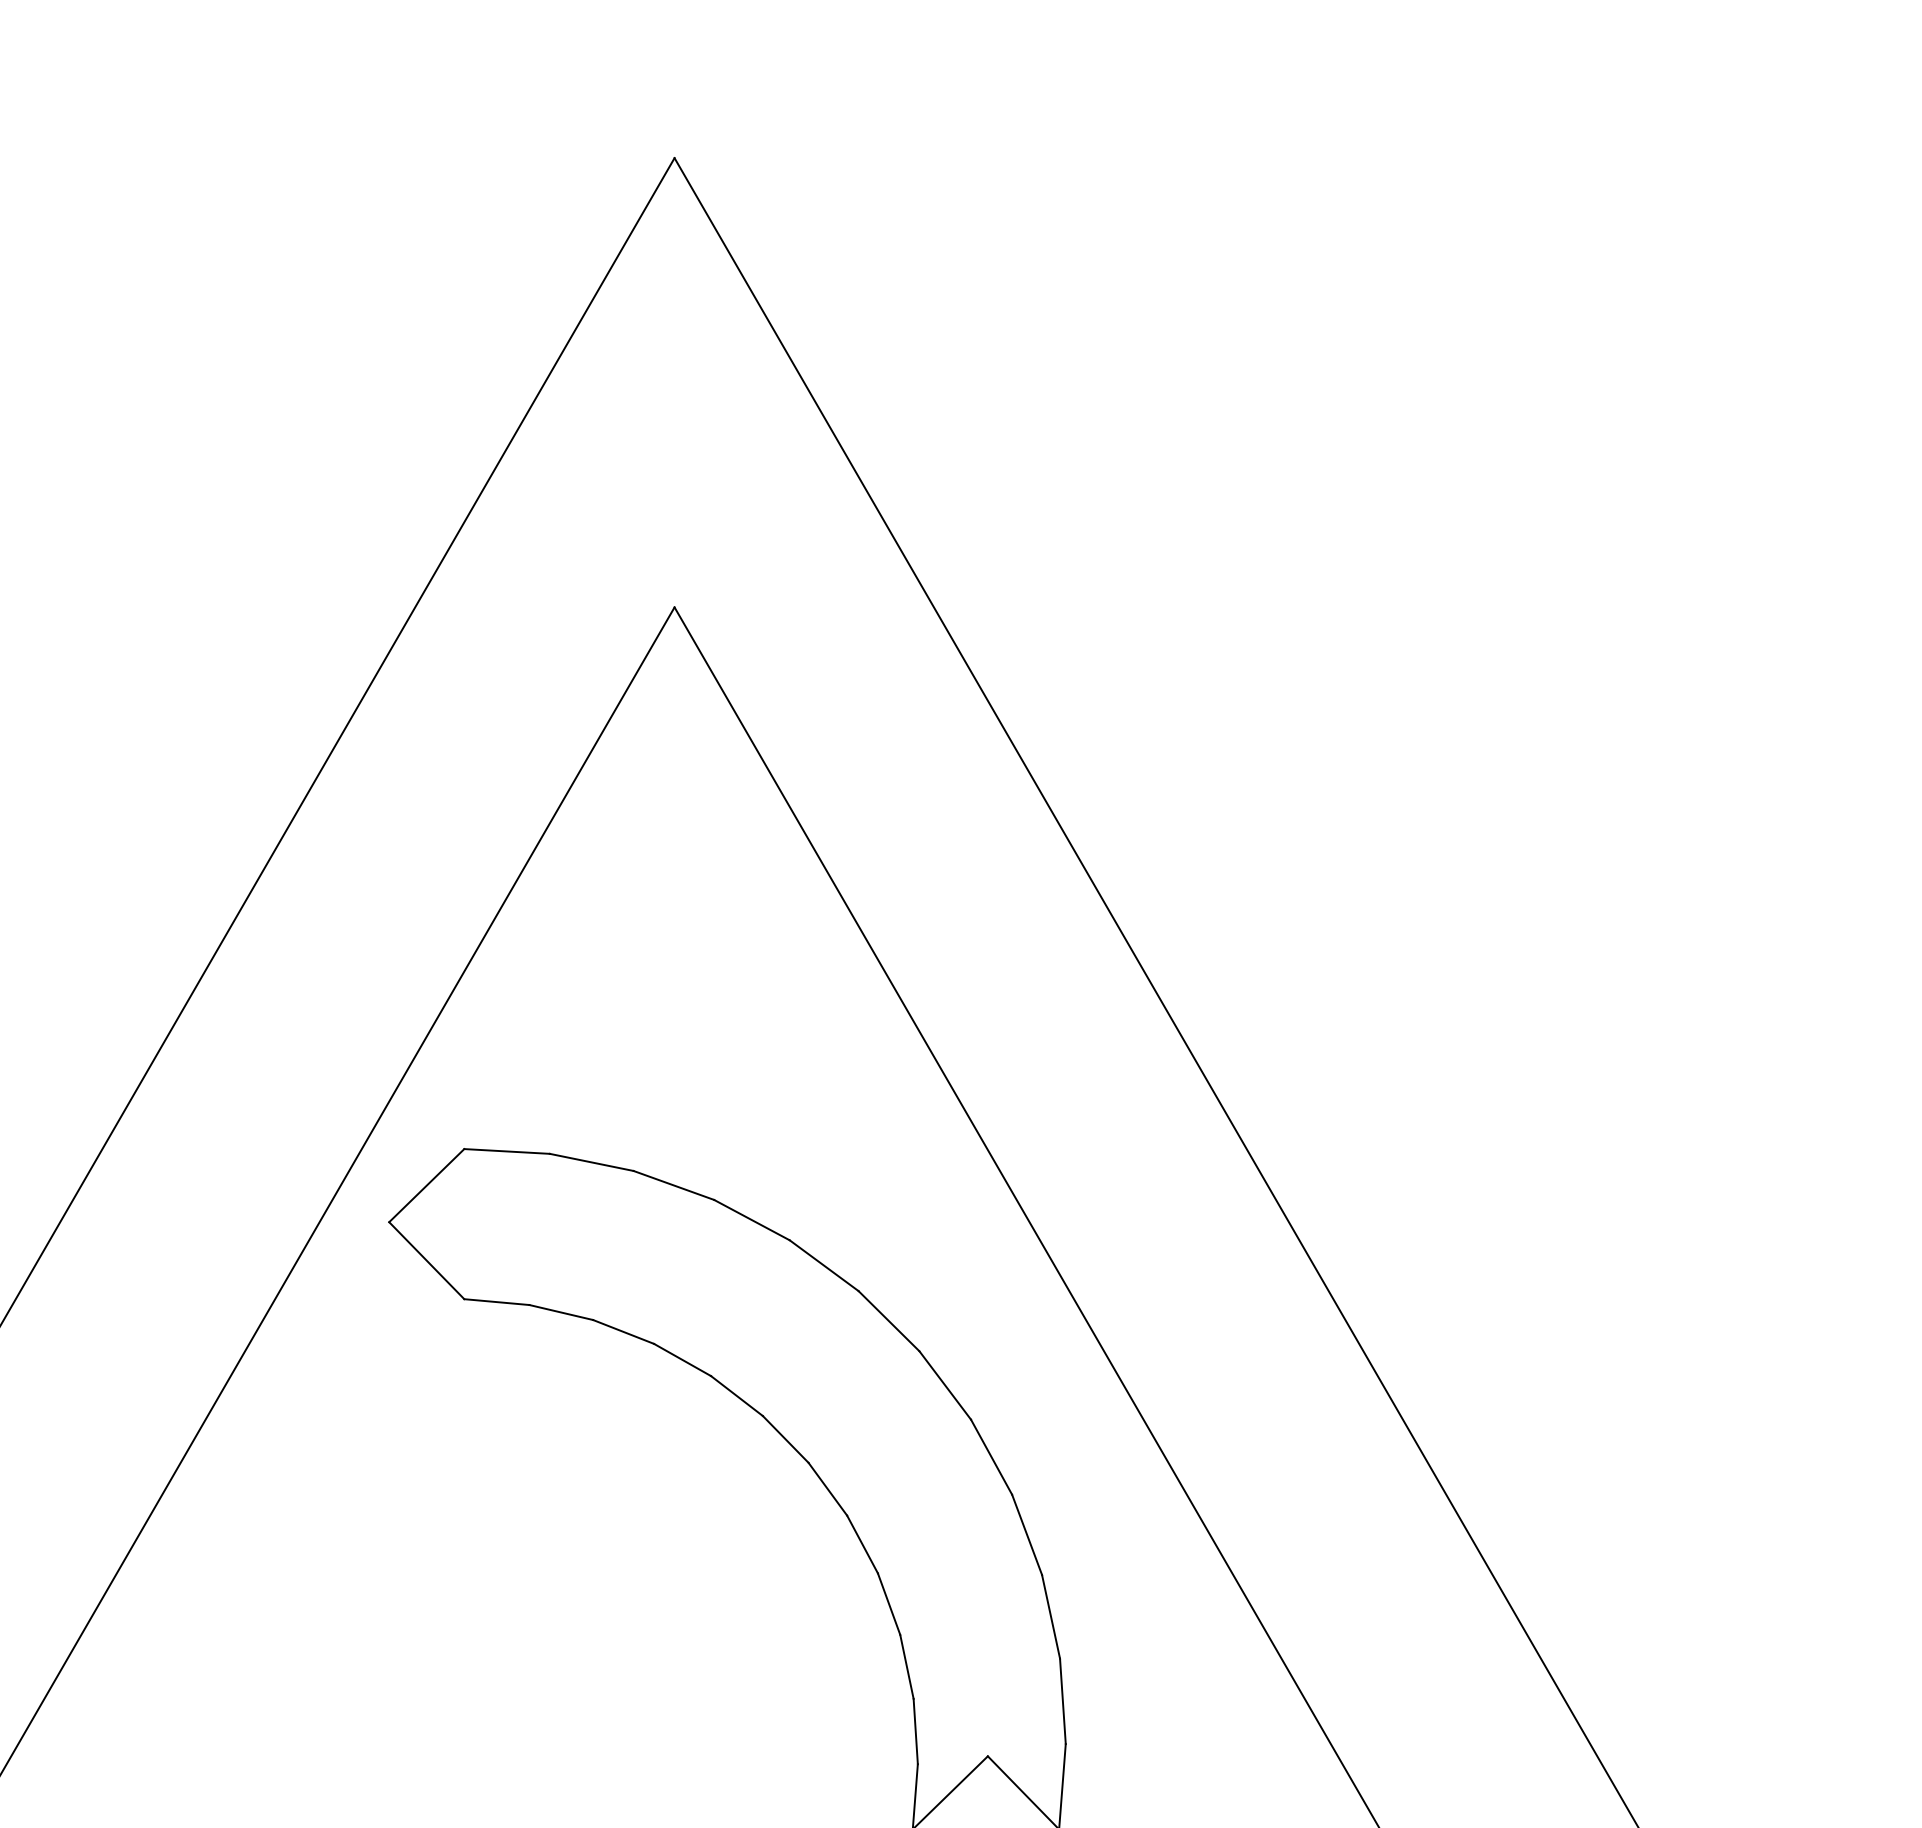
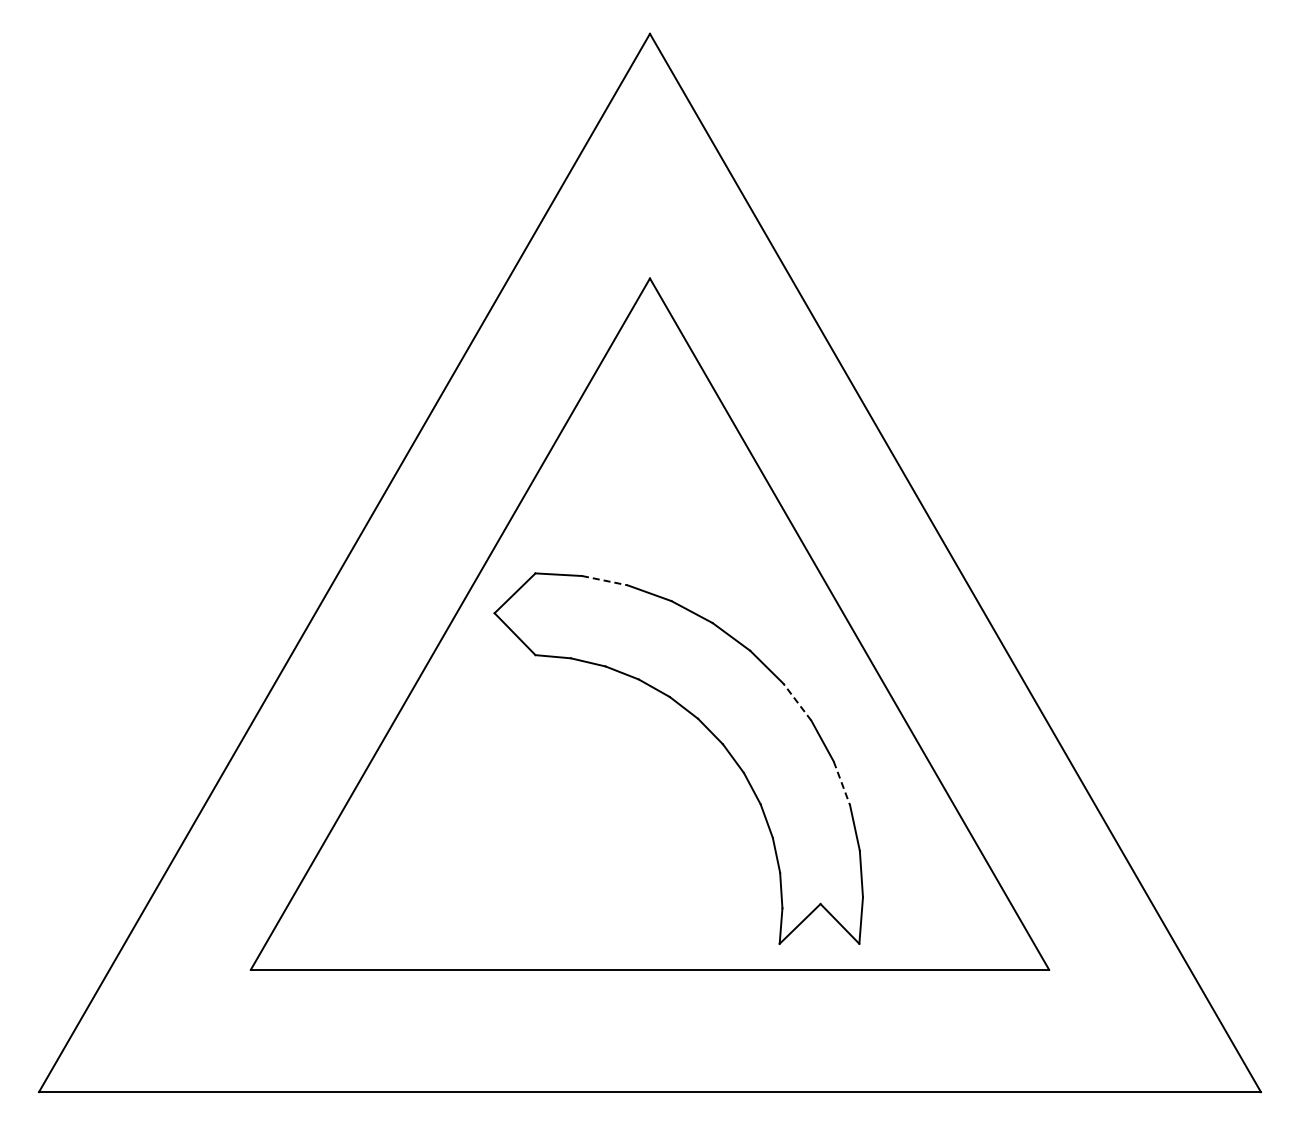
line: (592, 1162) -> (605, 580), solid -> dashed
line: (945, 1384) -> (797, 701), solid -> dashed
line: (1028, 1534) -> (842, 783), solid -> dashed

